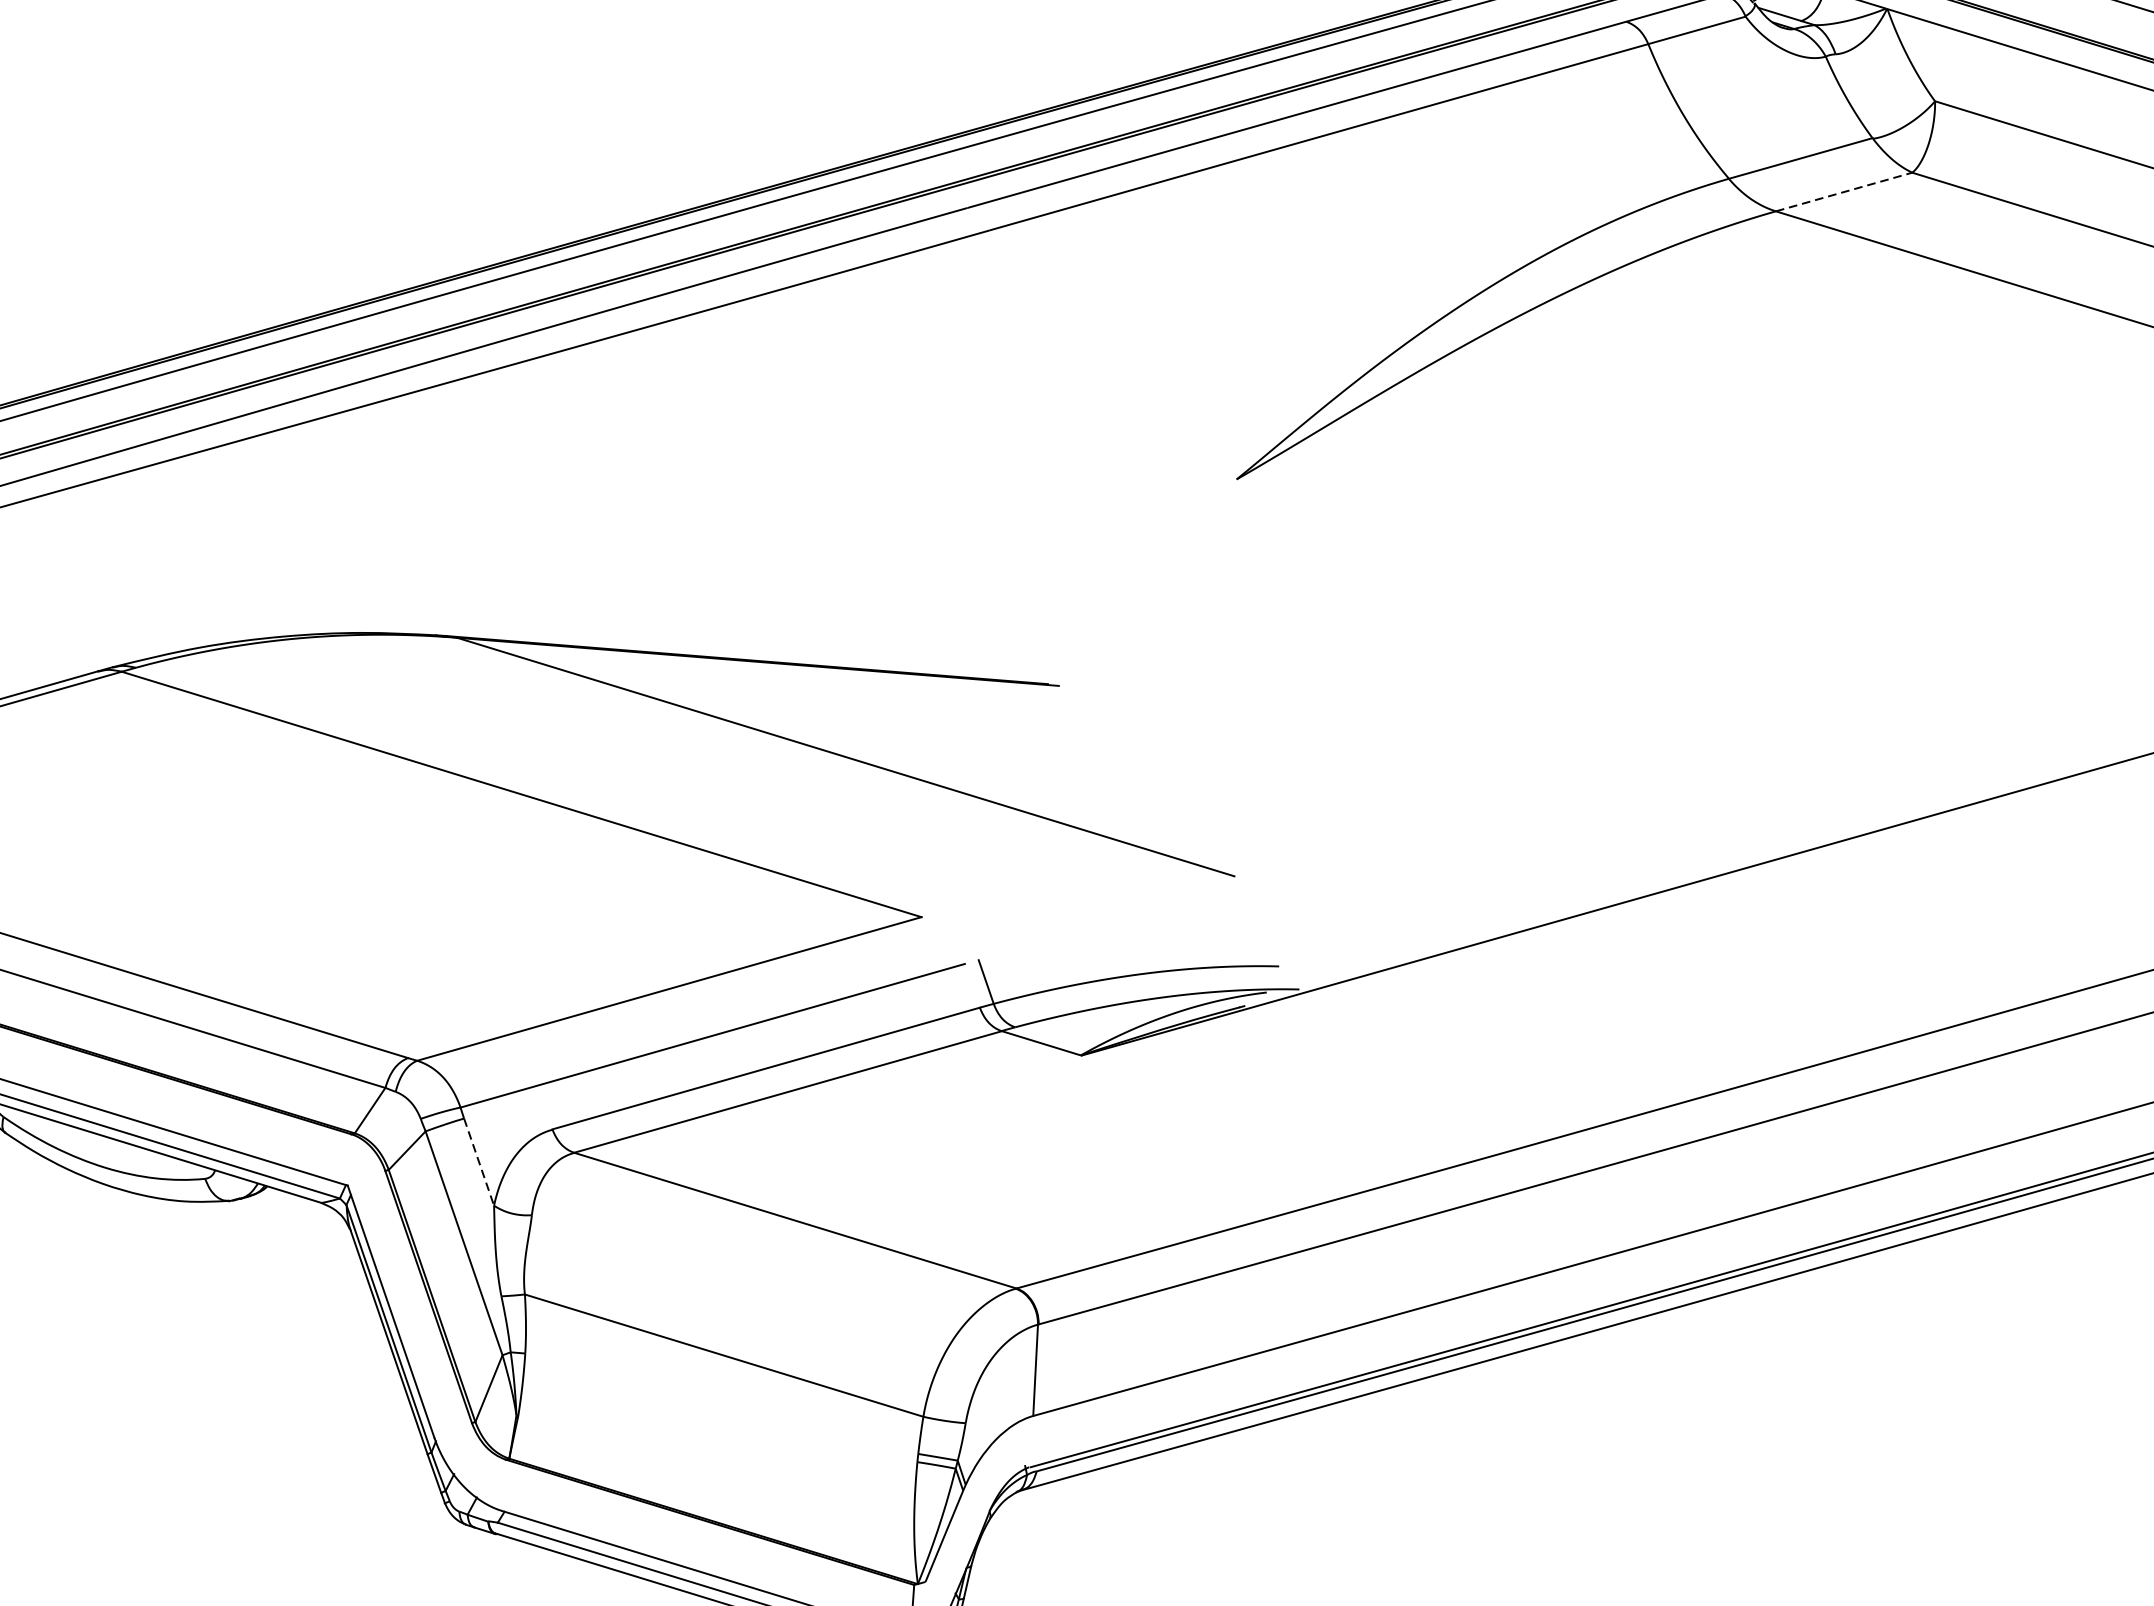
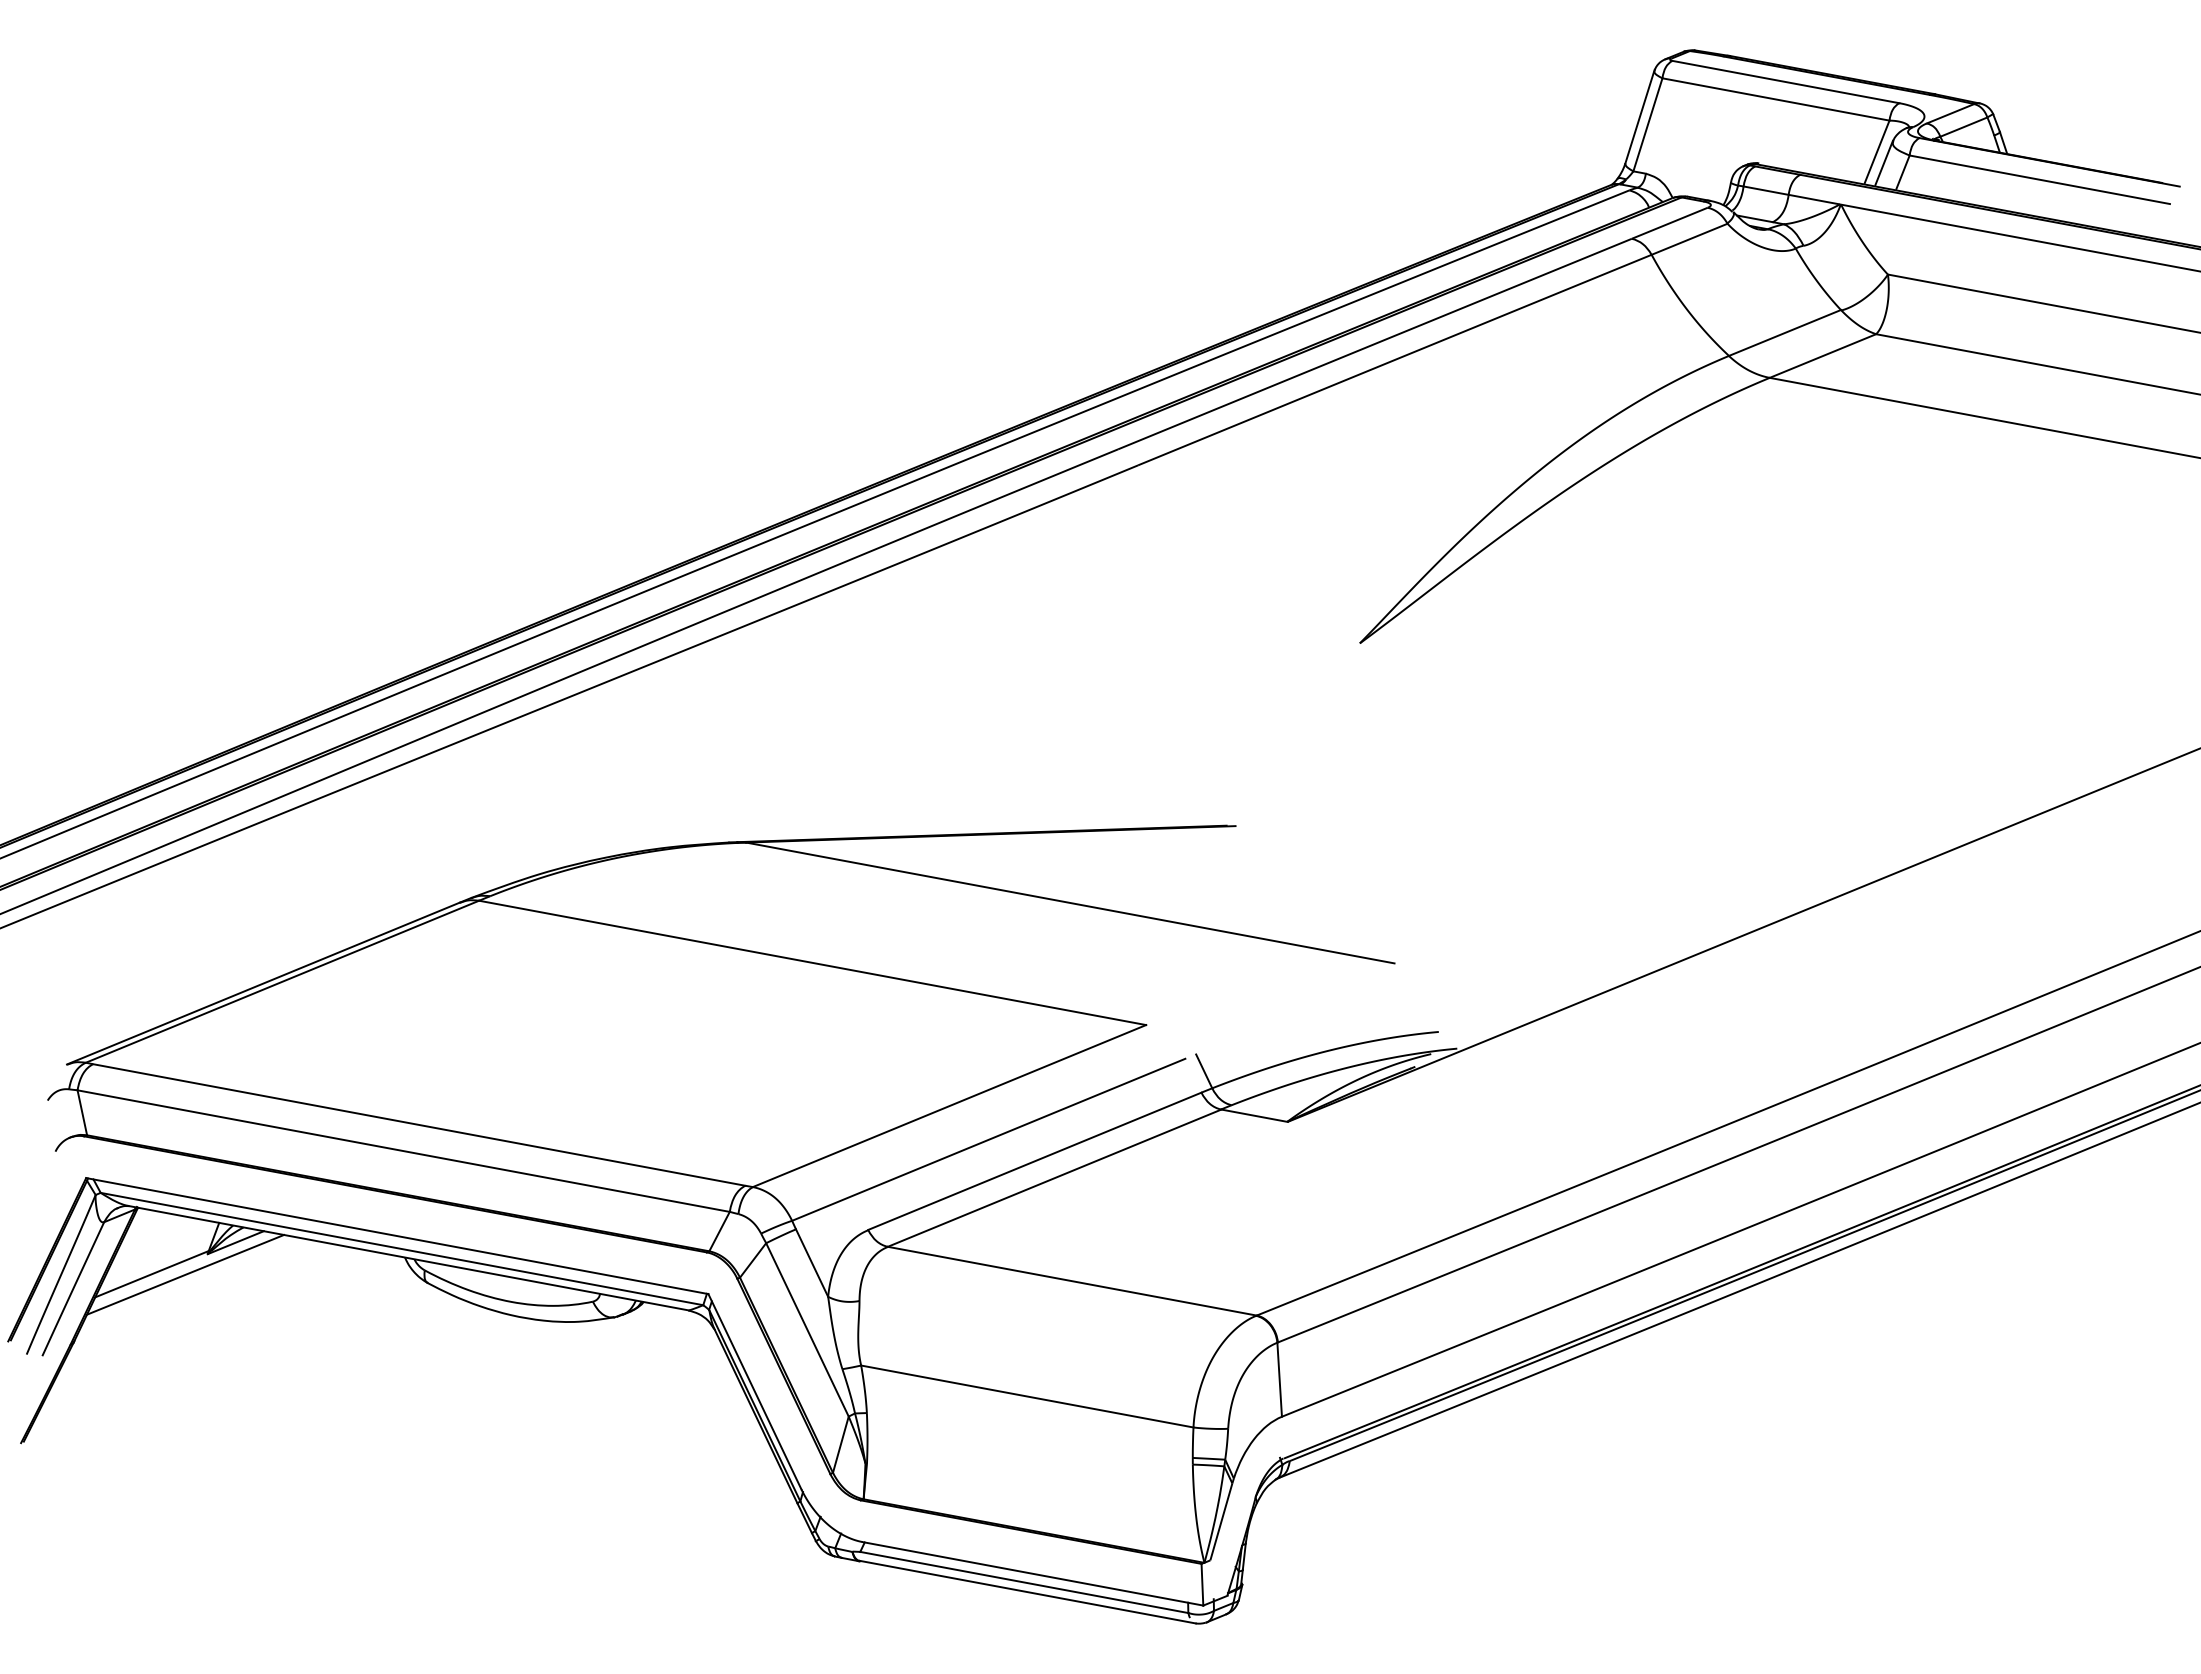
line: (1844, 191) -> (1823, 355), dashed -> solid
line: (479, 1162) -> (812, 1263), dashed -> solid

